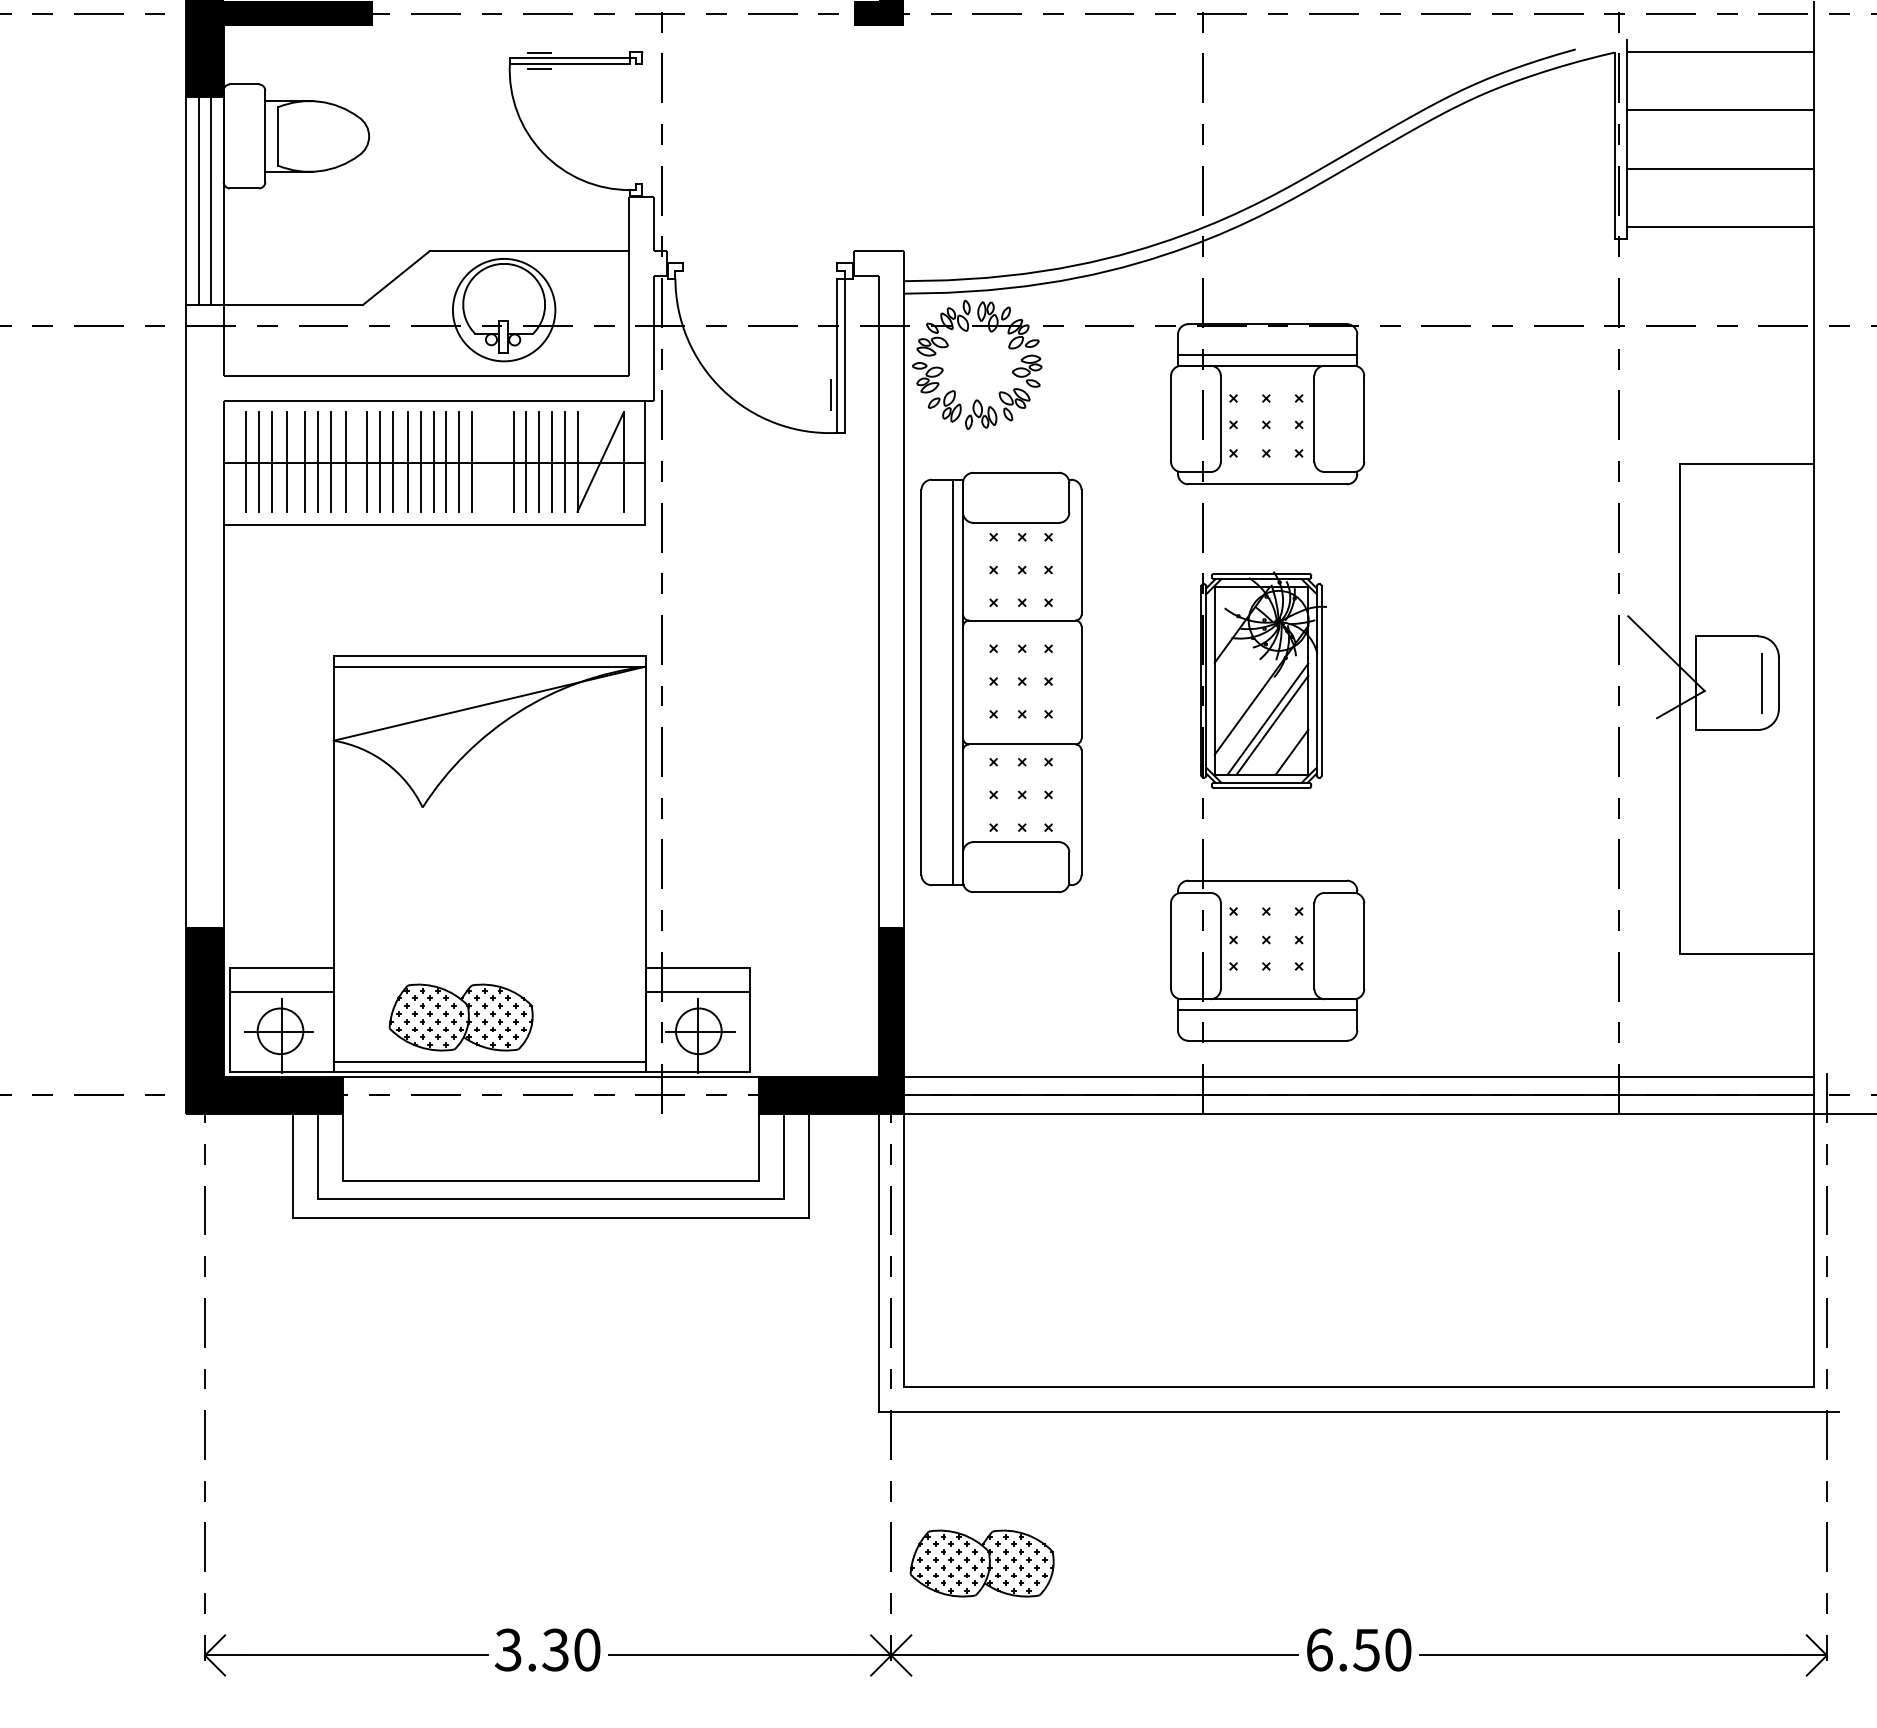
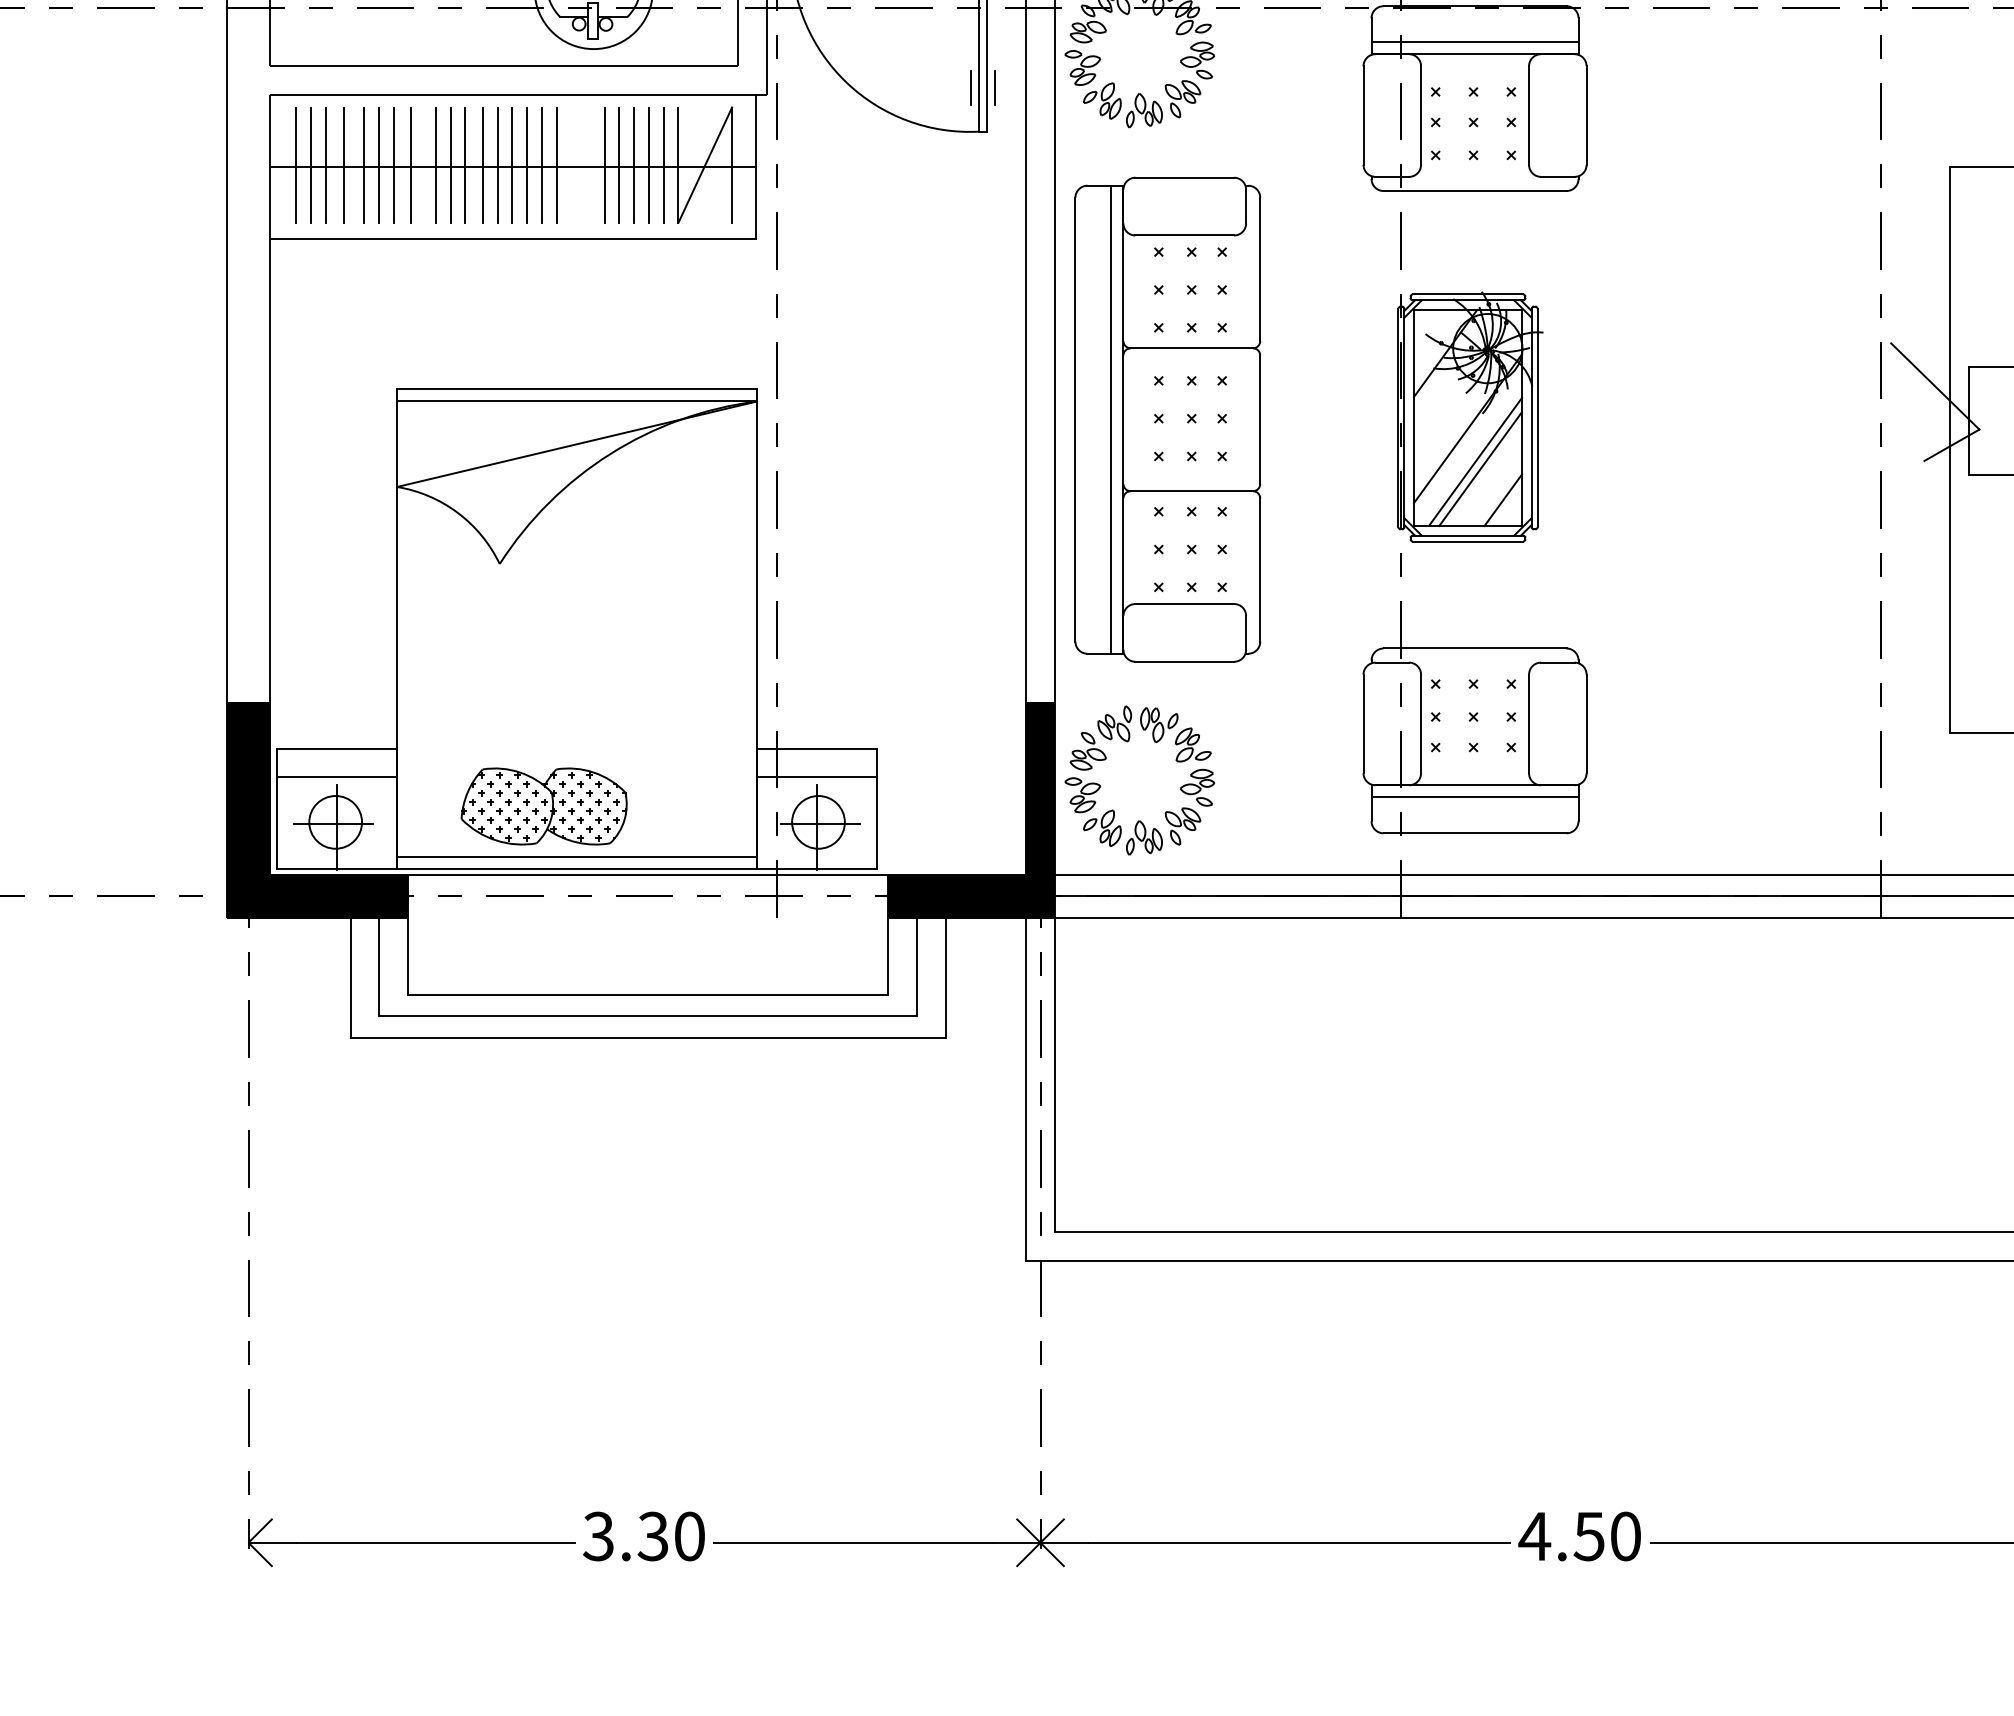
line: (851, 394) -> (994, 87), added
part: (966, 962) -> (1127, 742), added
part: (981, 1563) -> (1144, 1436), removed
text: (1319, 1649) -> (1534, 1535), 6.50 -> 4.50

